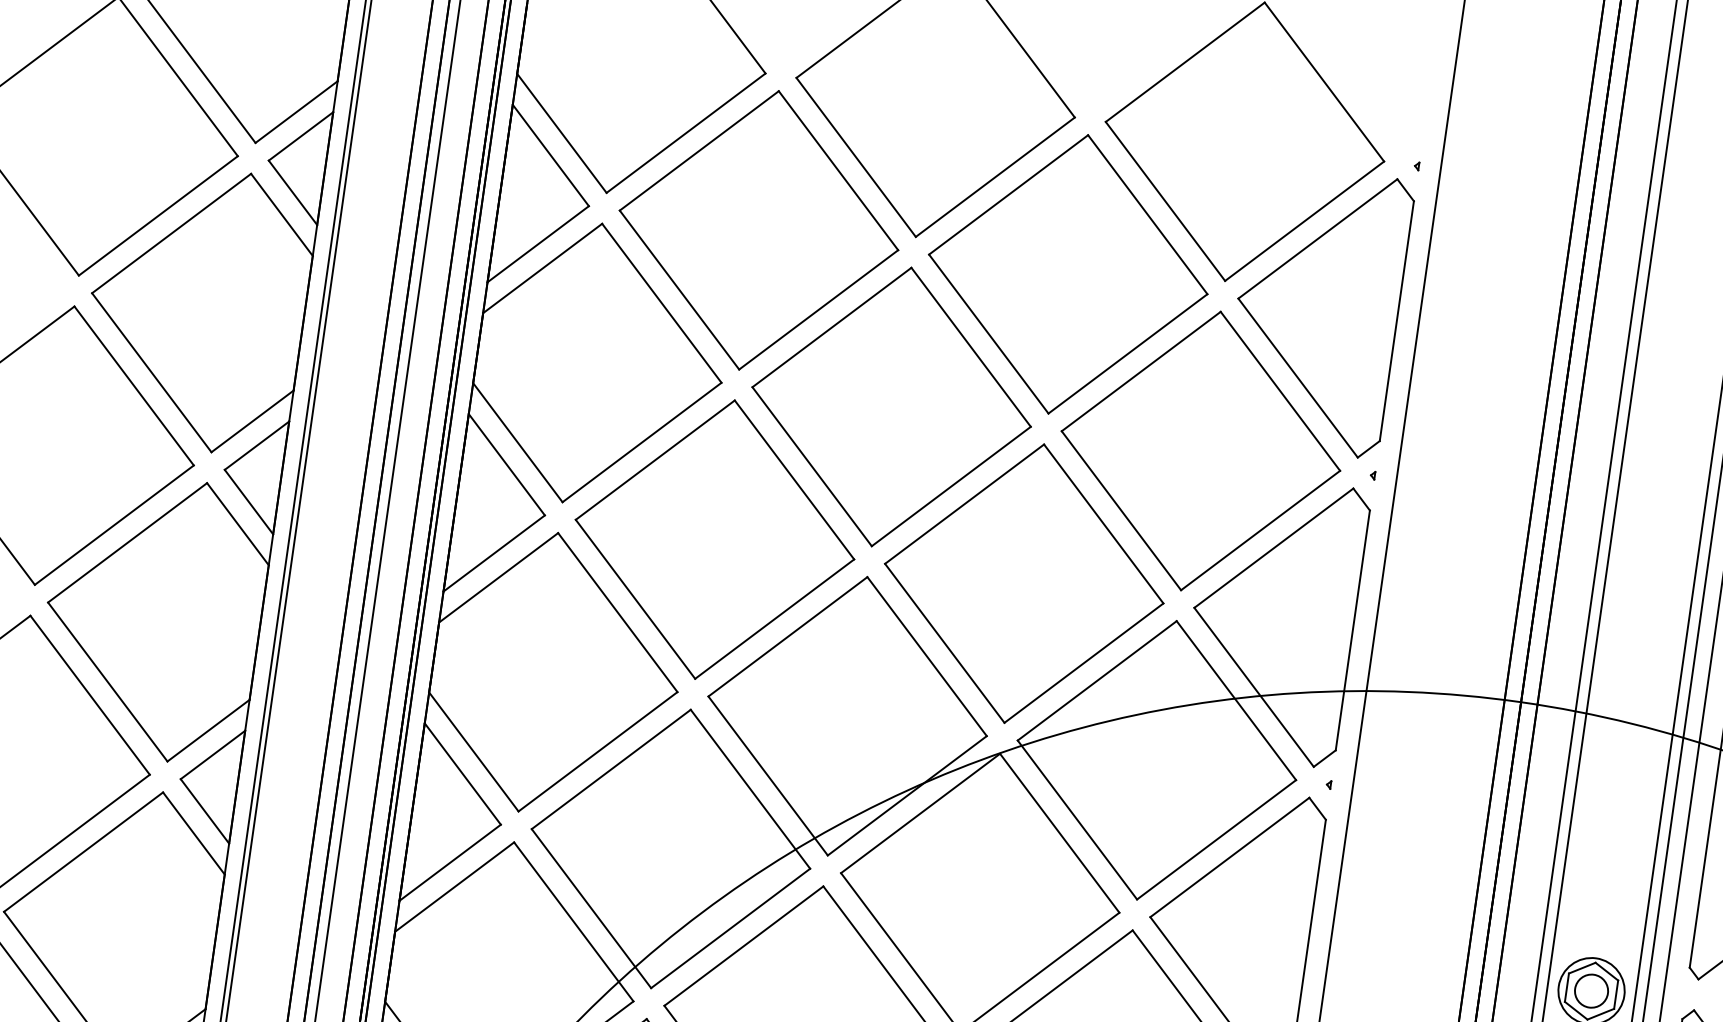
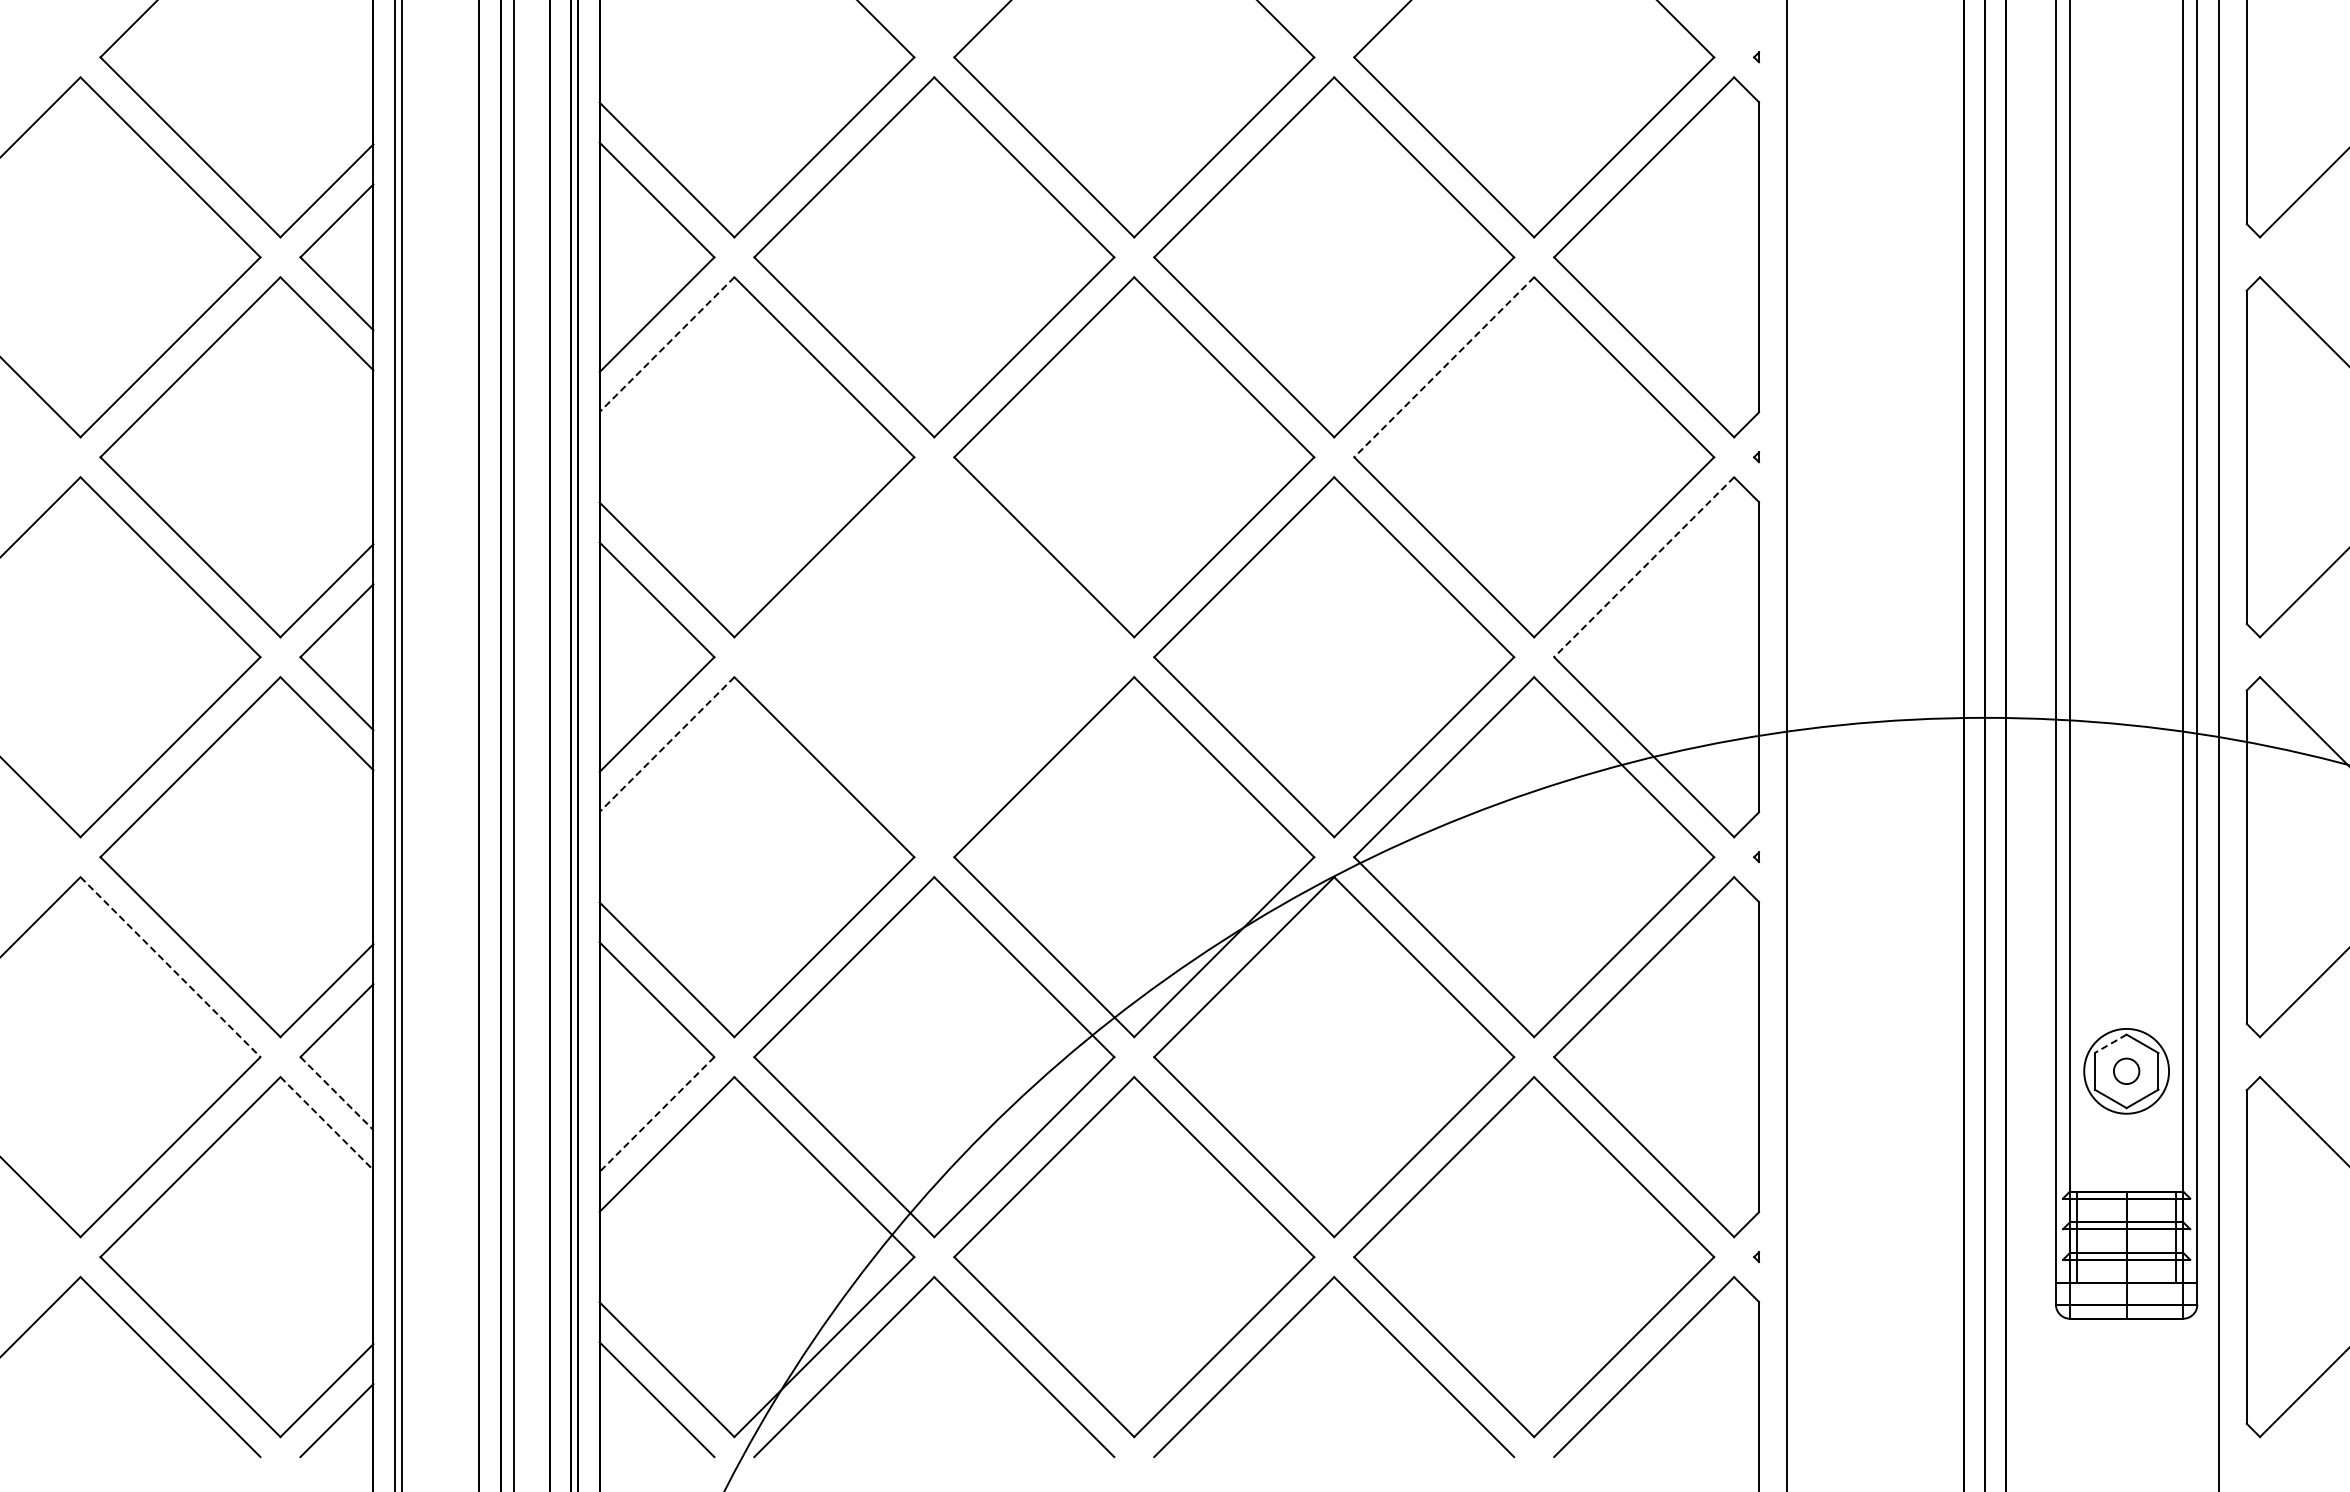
line: (542, 269) -> (666, 345), solid -> dashed
line: (1140, 371) -> (1443, 367), solid -> dashed
part: (715, 539) -> (934, 657), removed
line: (1273, 548) -> (1643, 567), solid -> dashed
line: (498, 577) -> (666, 744), solid -> dashed
line: (90, 695) -> (170, 967), solid -> dashed
line: (204, 811) -> (336, 1093), solid -> dashed
line: (193, 833) -> (326, 1123), solid -> dashed
line: (449, 862) -> (656, 1114), solid -> dashed
line: (1582, 968) -> (2110, 1044), solid -> dashed
circle: (1591, 991) -> (2126, 1071), size x0.6

